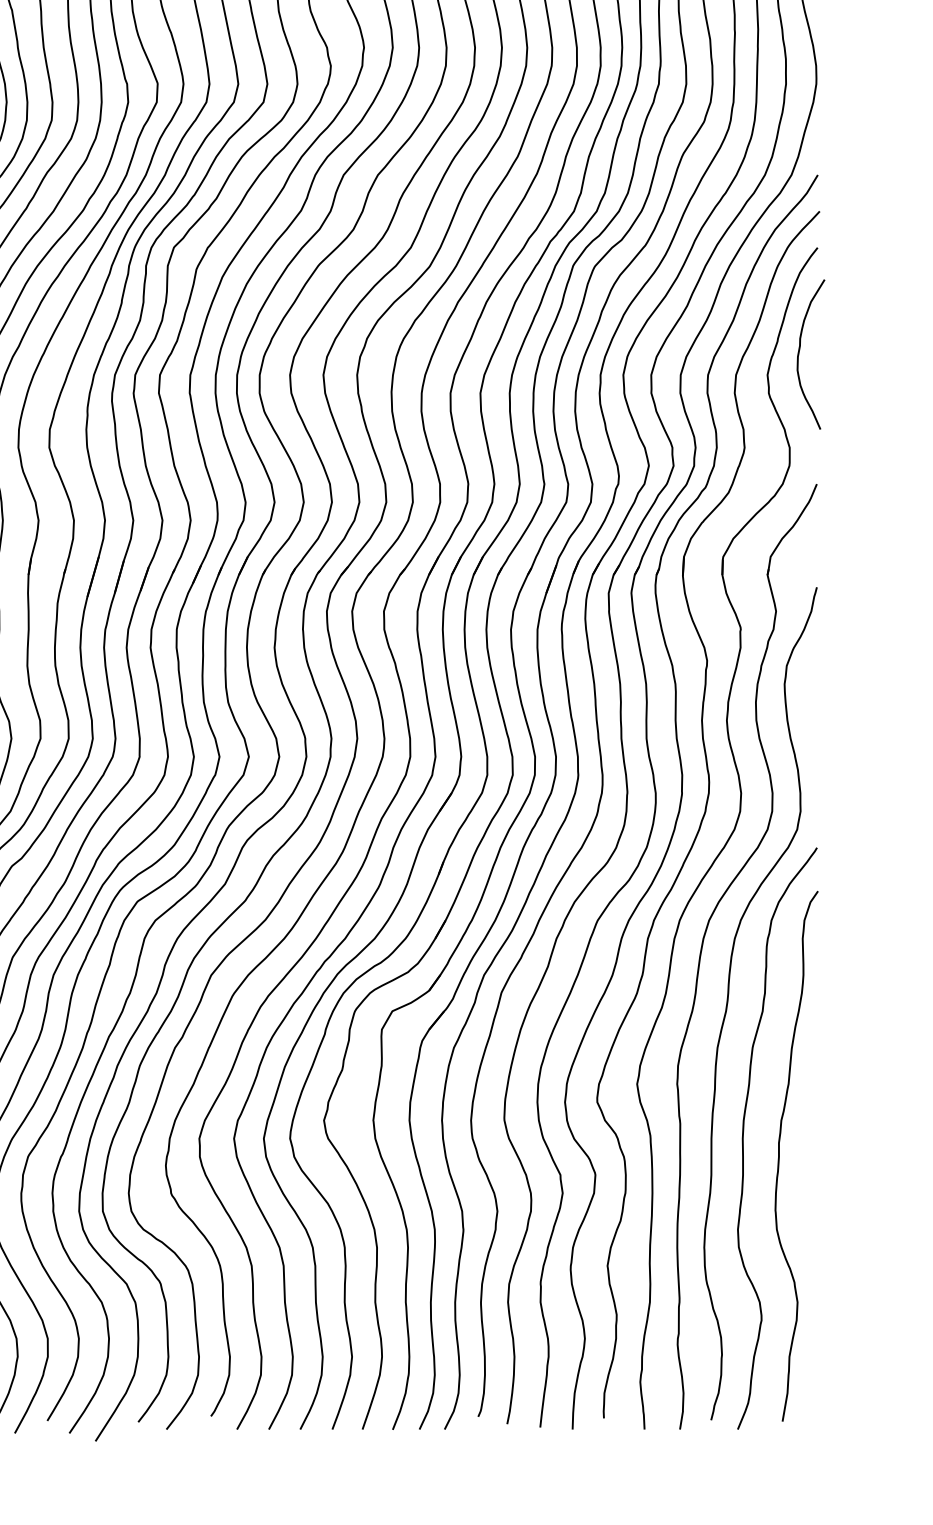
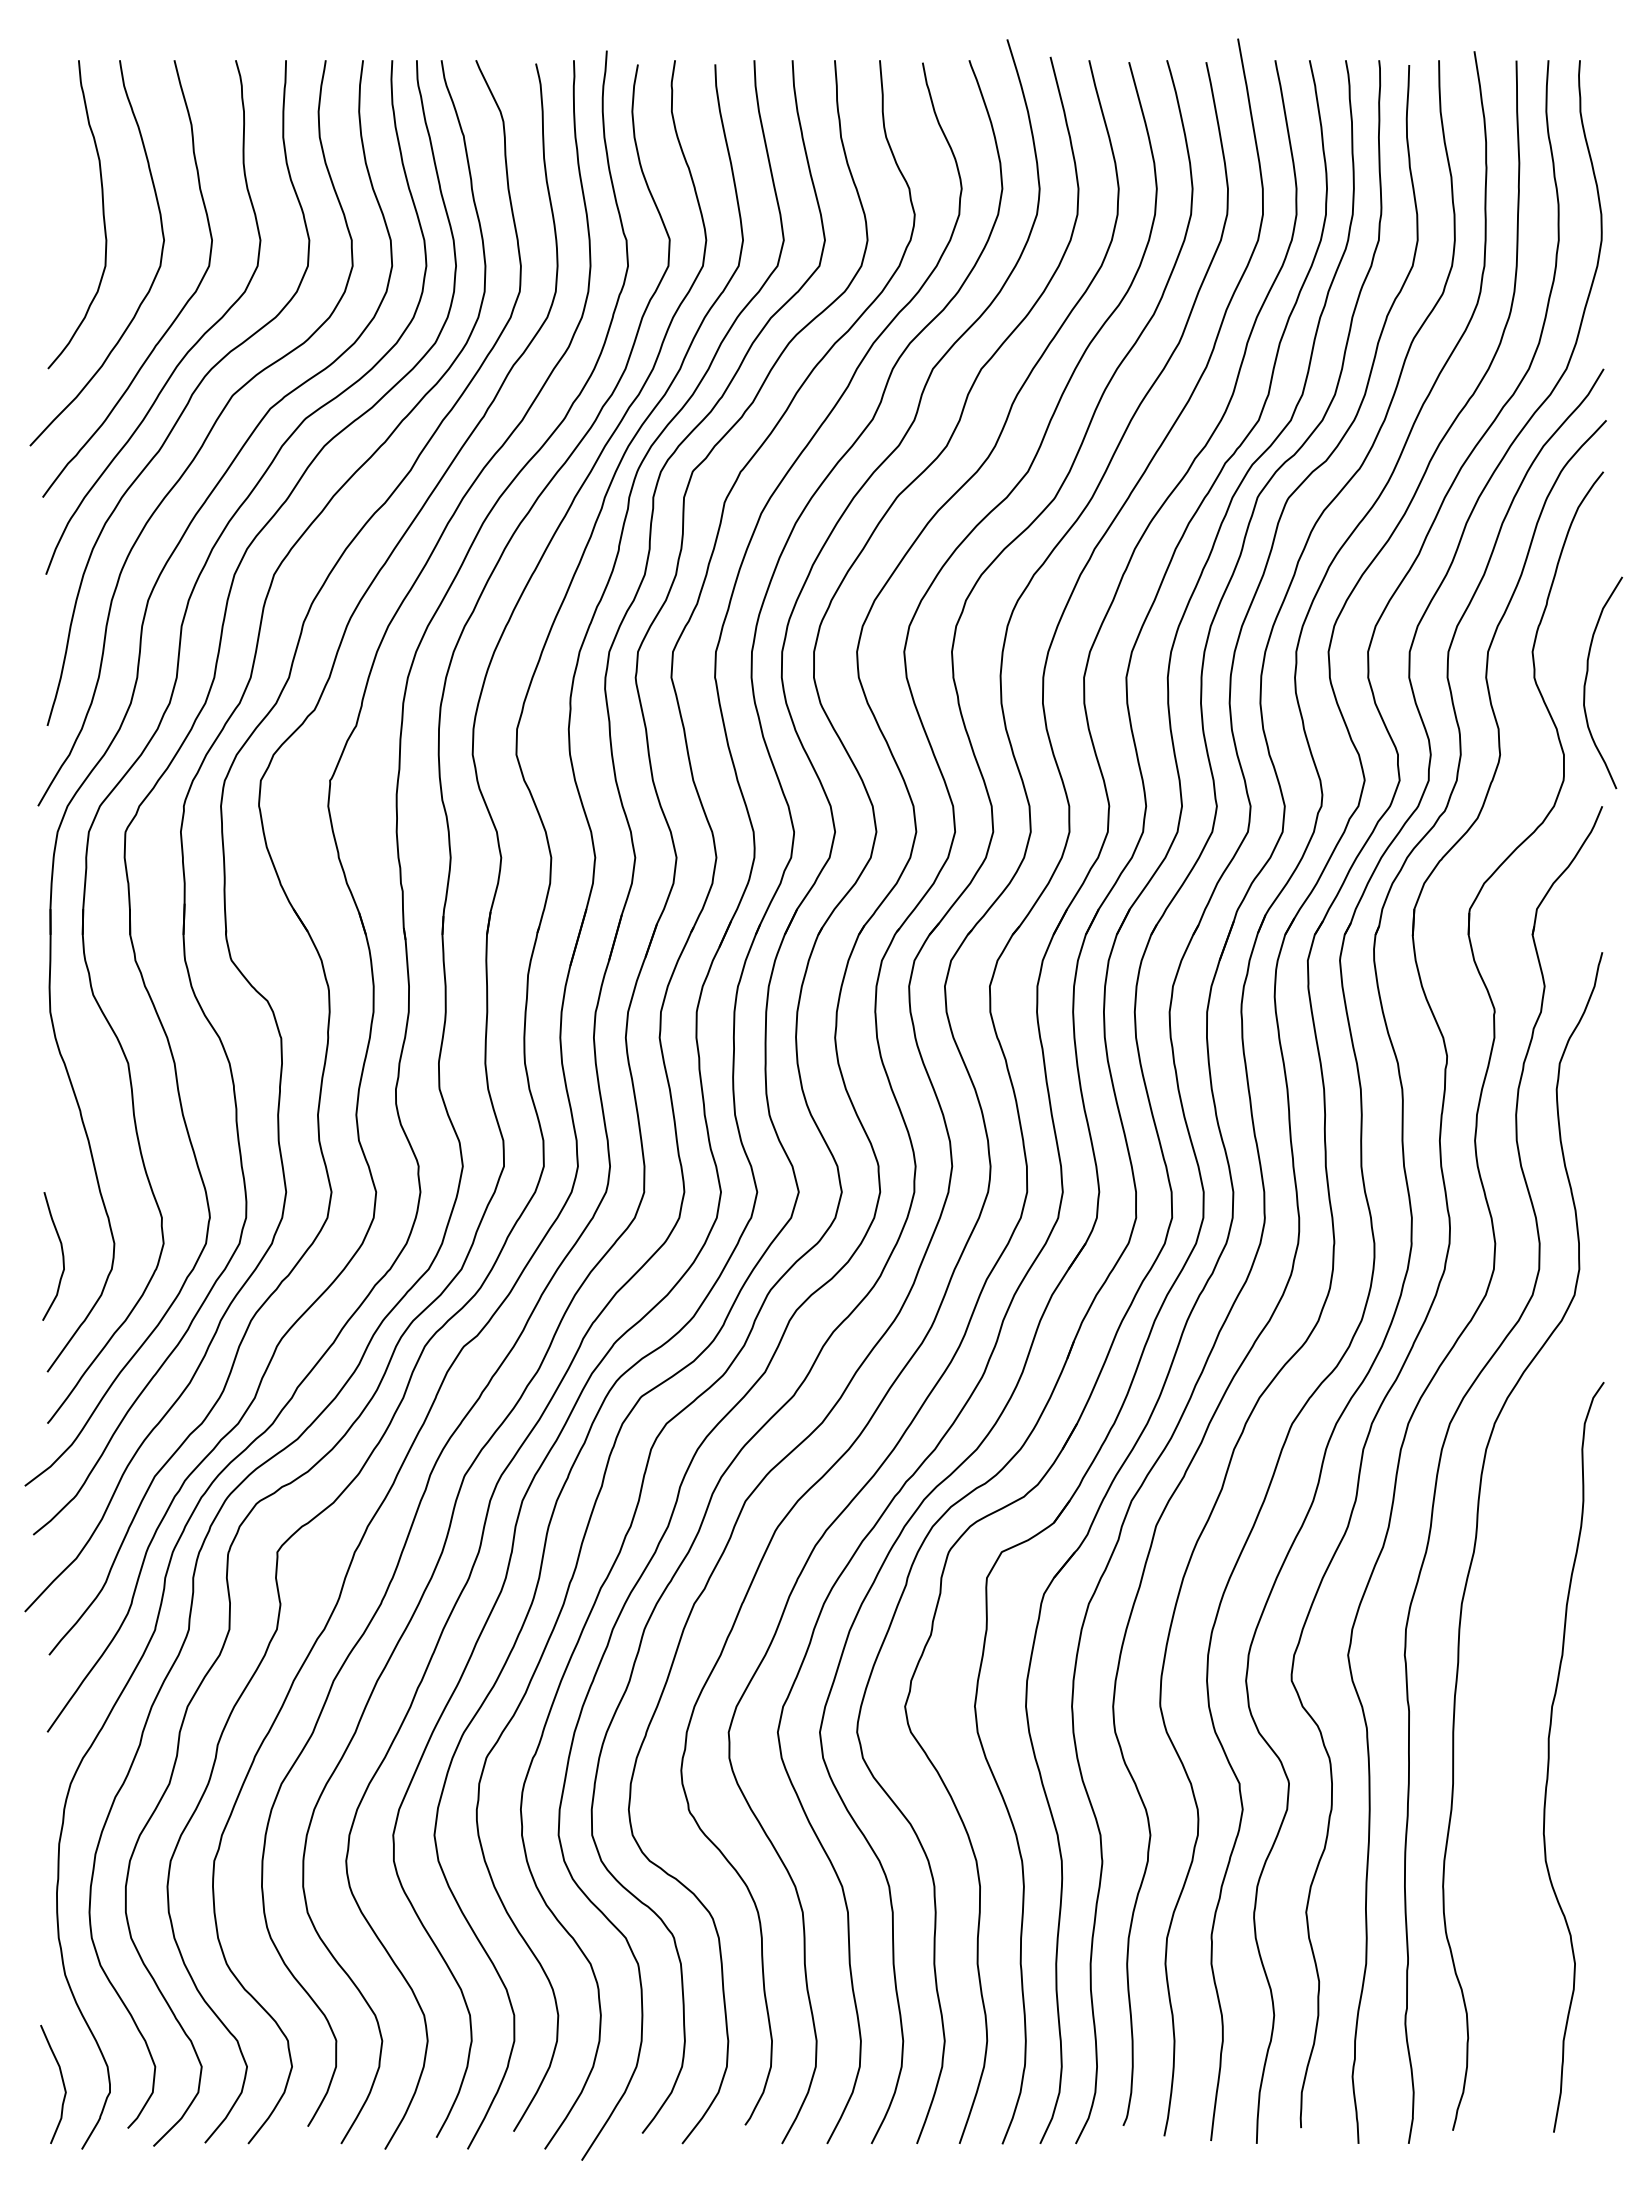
curve: (800, 350) -> (1587, 677), moved
curve: (743, 1138) -> (1498, 1731), removed

